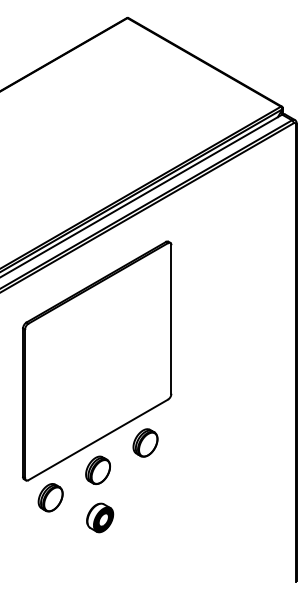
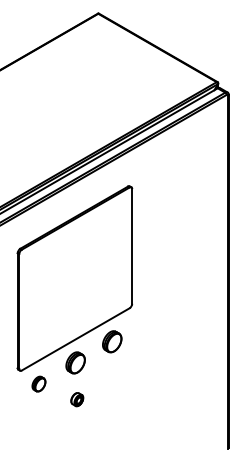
part: (50, 497) -> (38, 383), size x0.7
part: (100, 517) -> (77, 399), size x0.6

